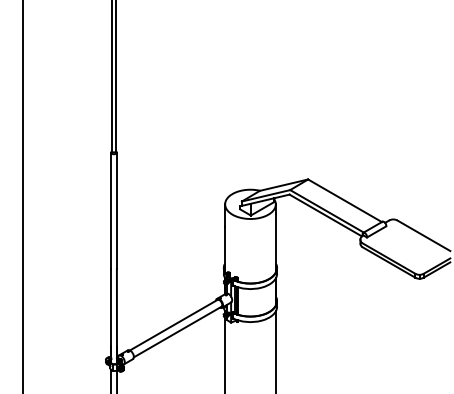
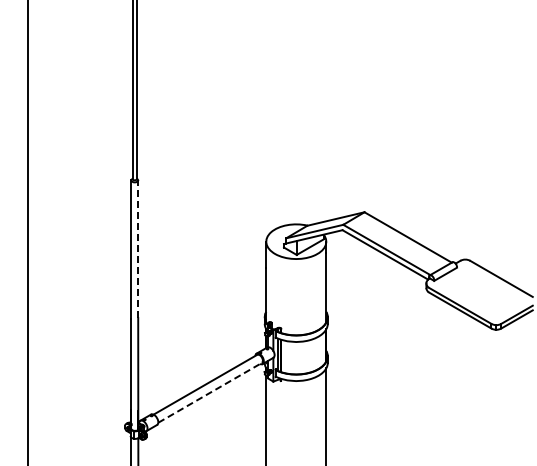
line: (117, 210) -> (138, 249), solid -> dashed
line: (177, 331) -> (210, 392), solid -> dashed

